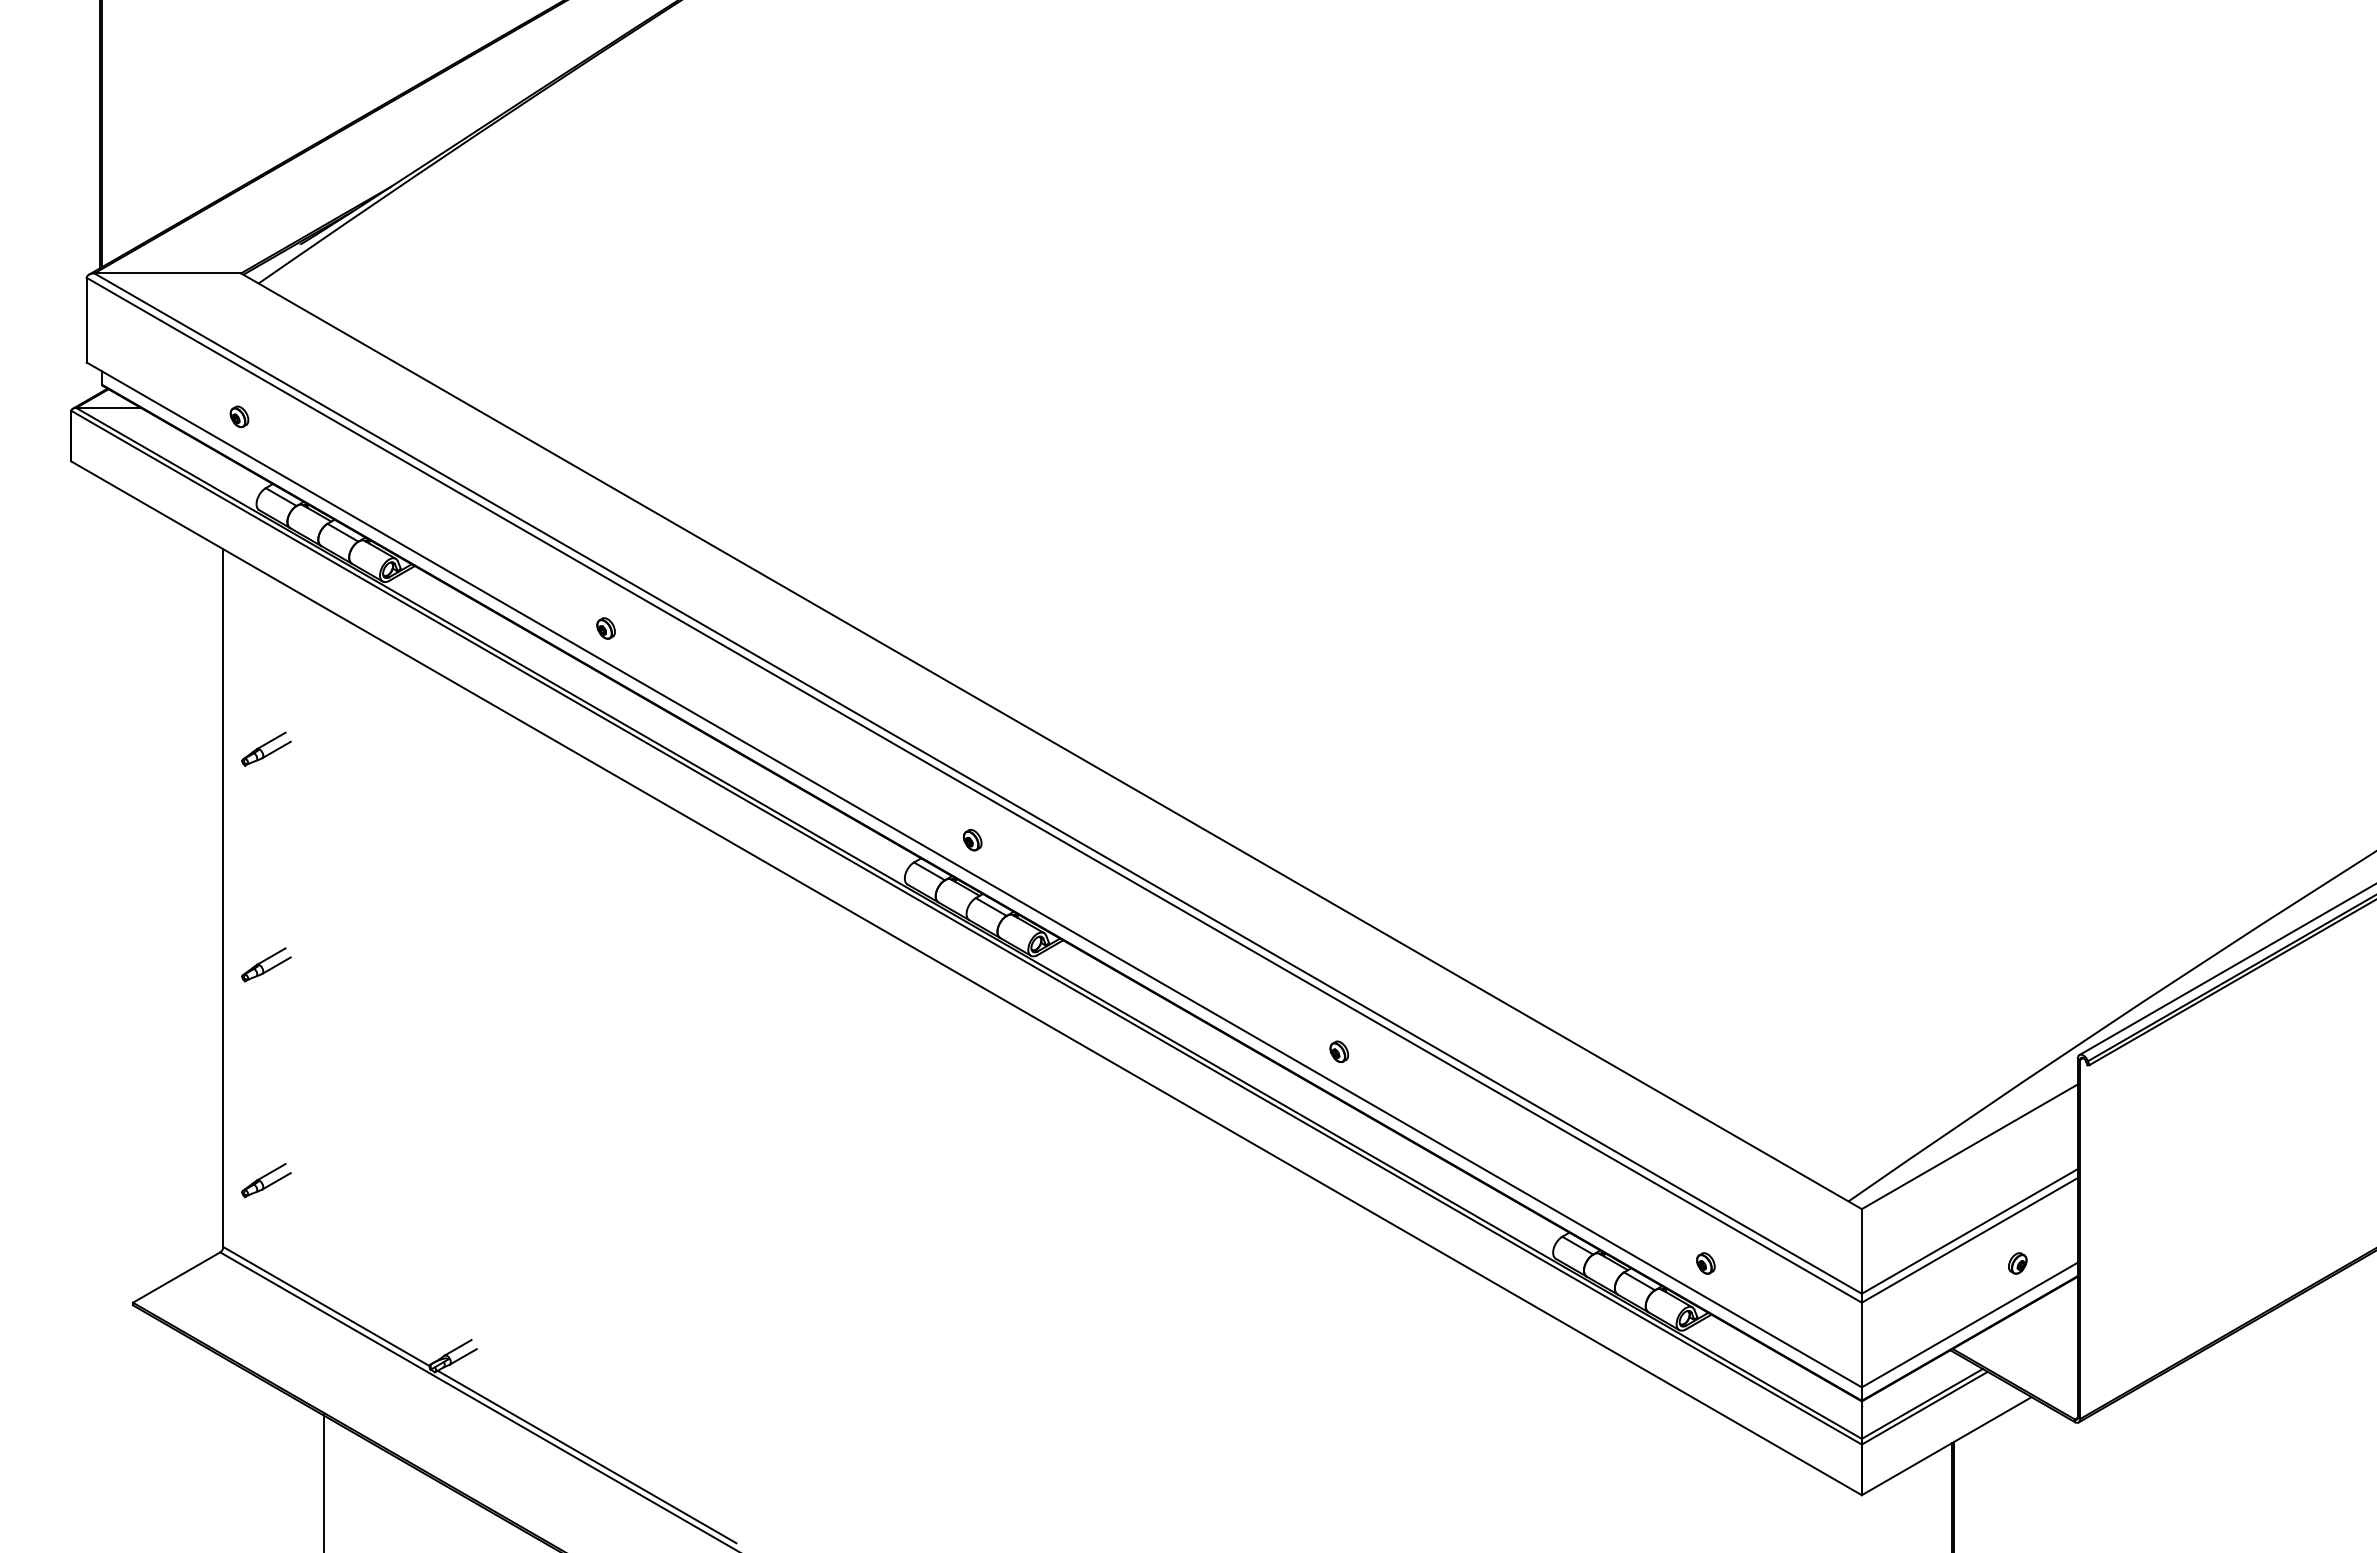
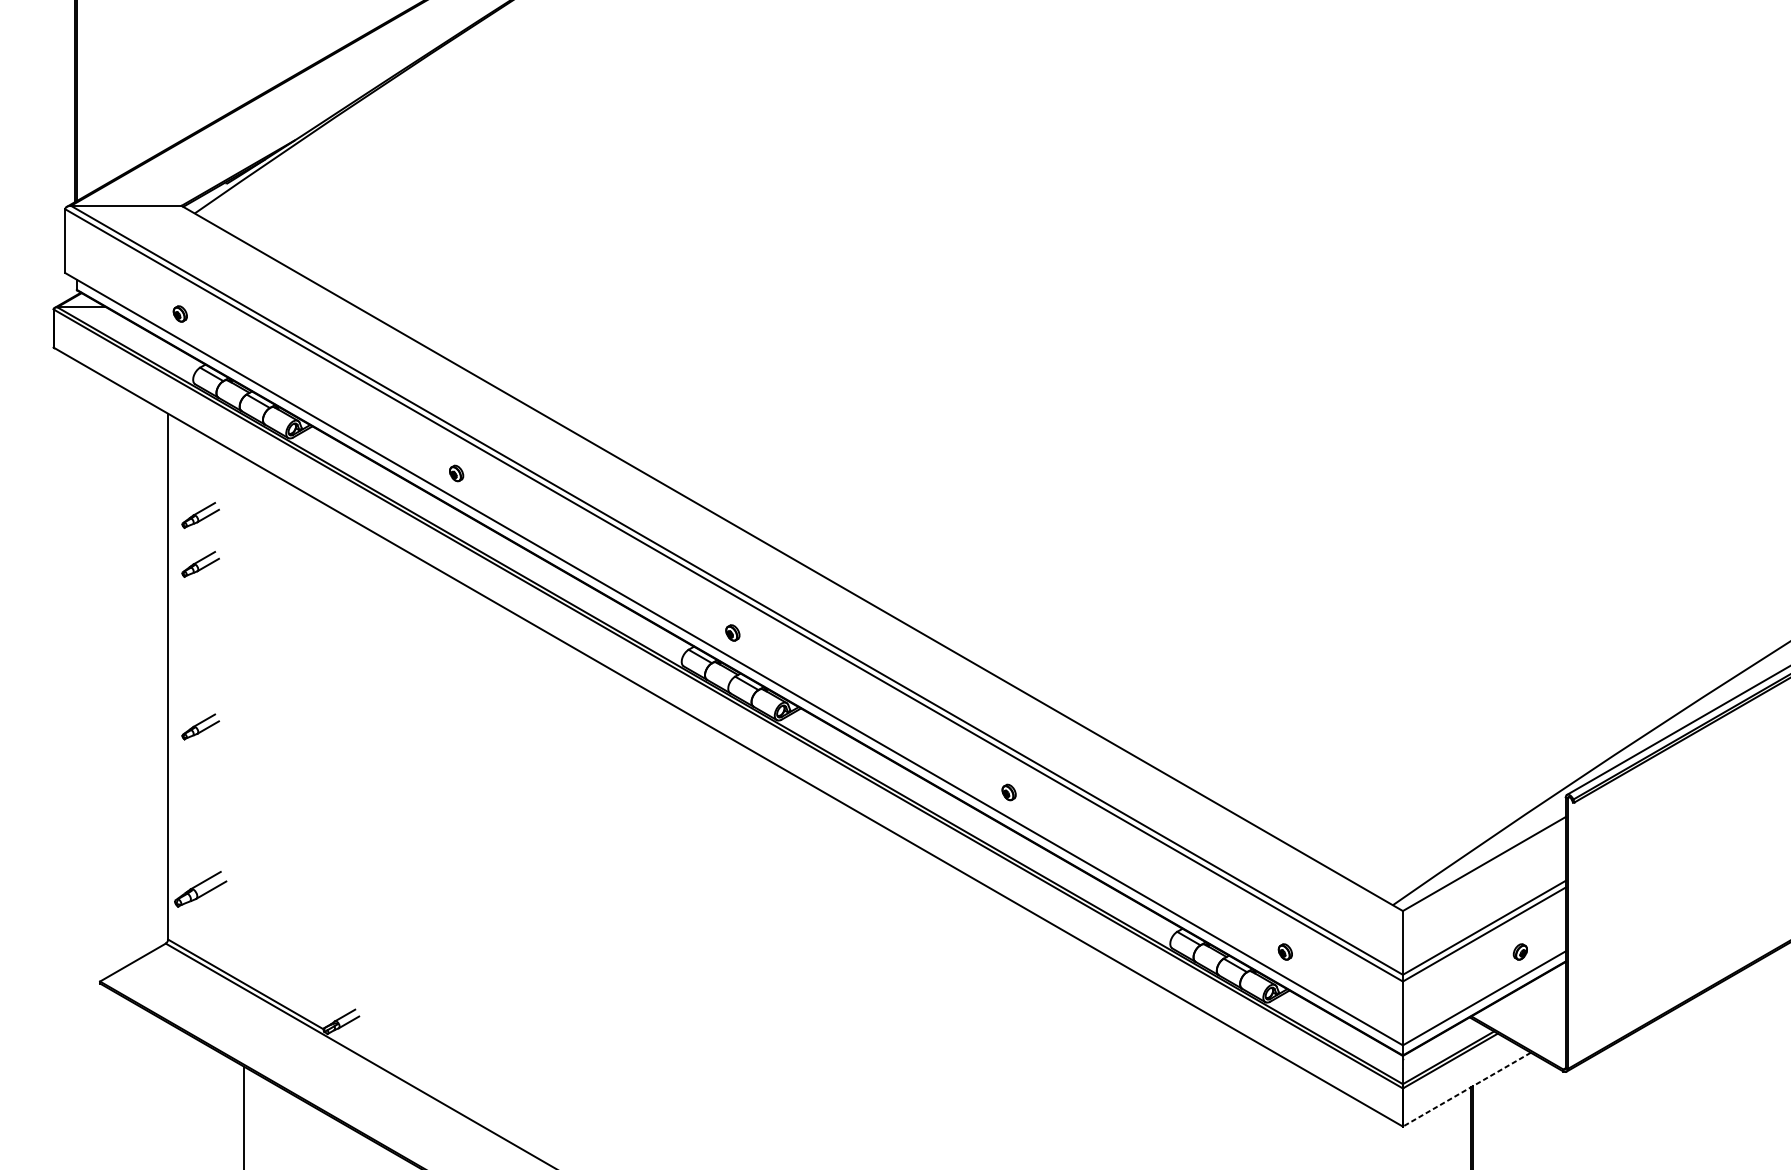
part: (266, 683) -> (200, 514), added
part: (266, 1180) -> (200, 889), size x1.4
line: (1946, 1446) -> (1466, 1089), solid -> dashed
line: (586, 1456) -> (441, 1097), removed

